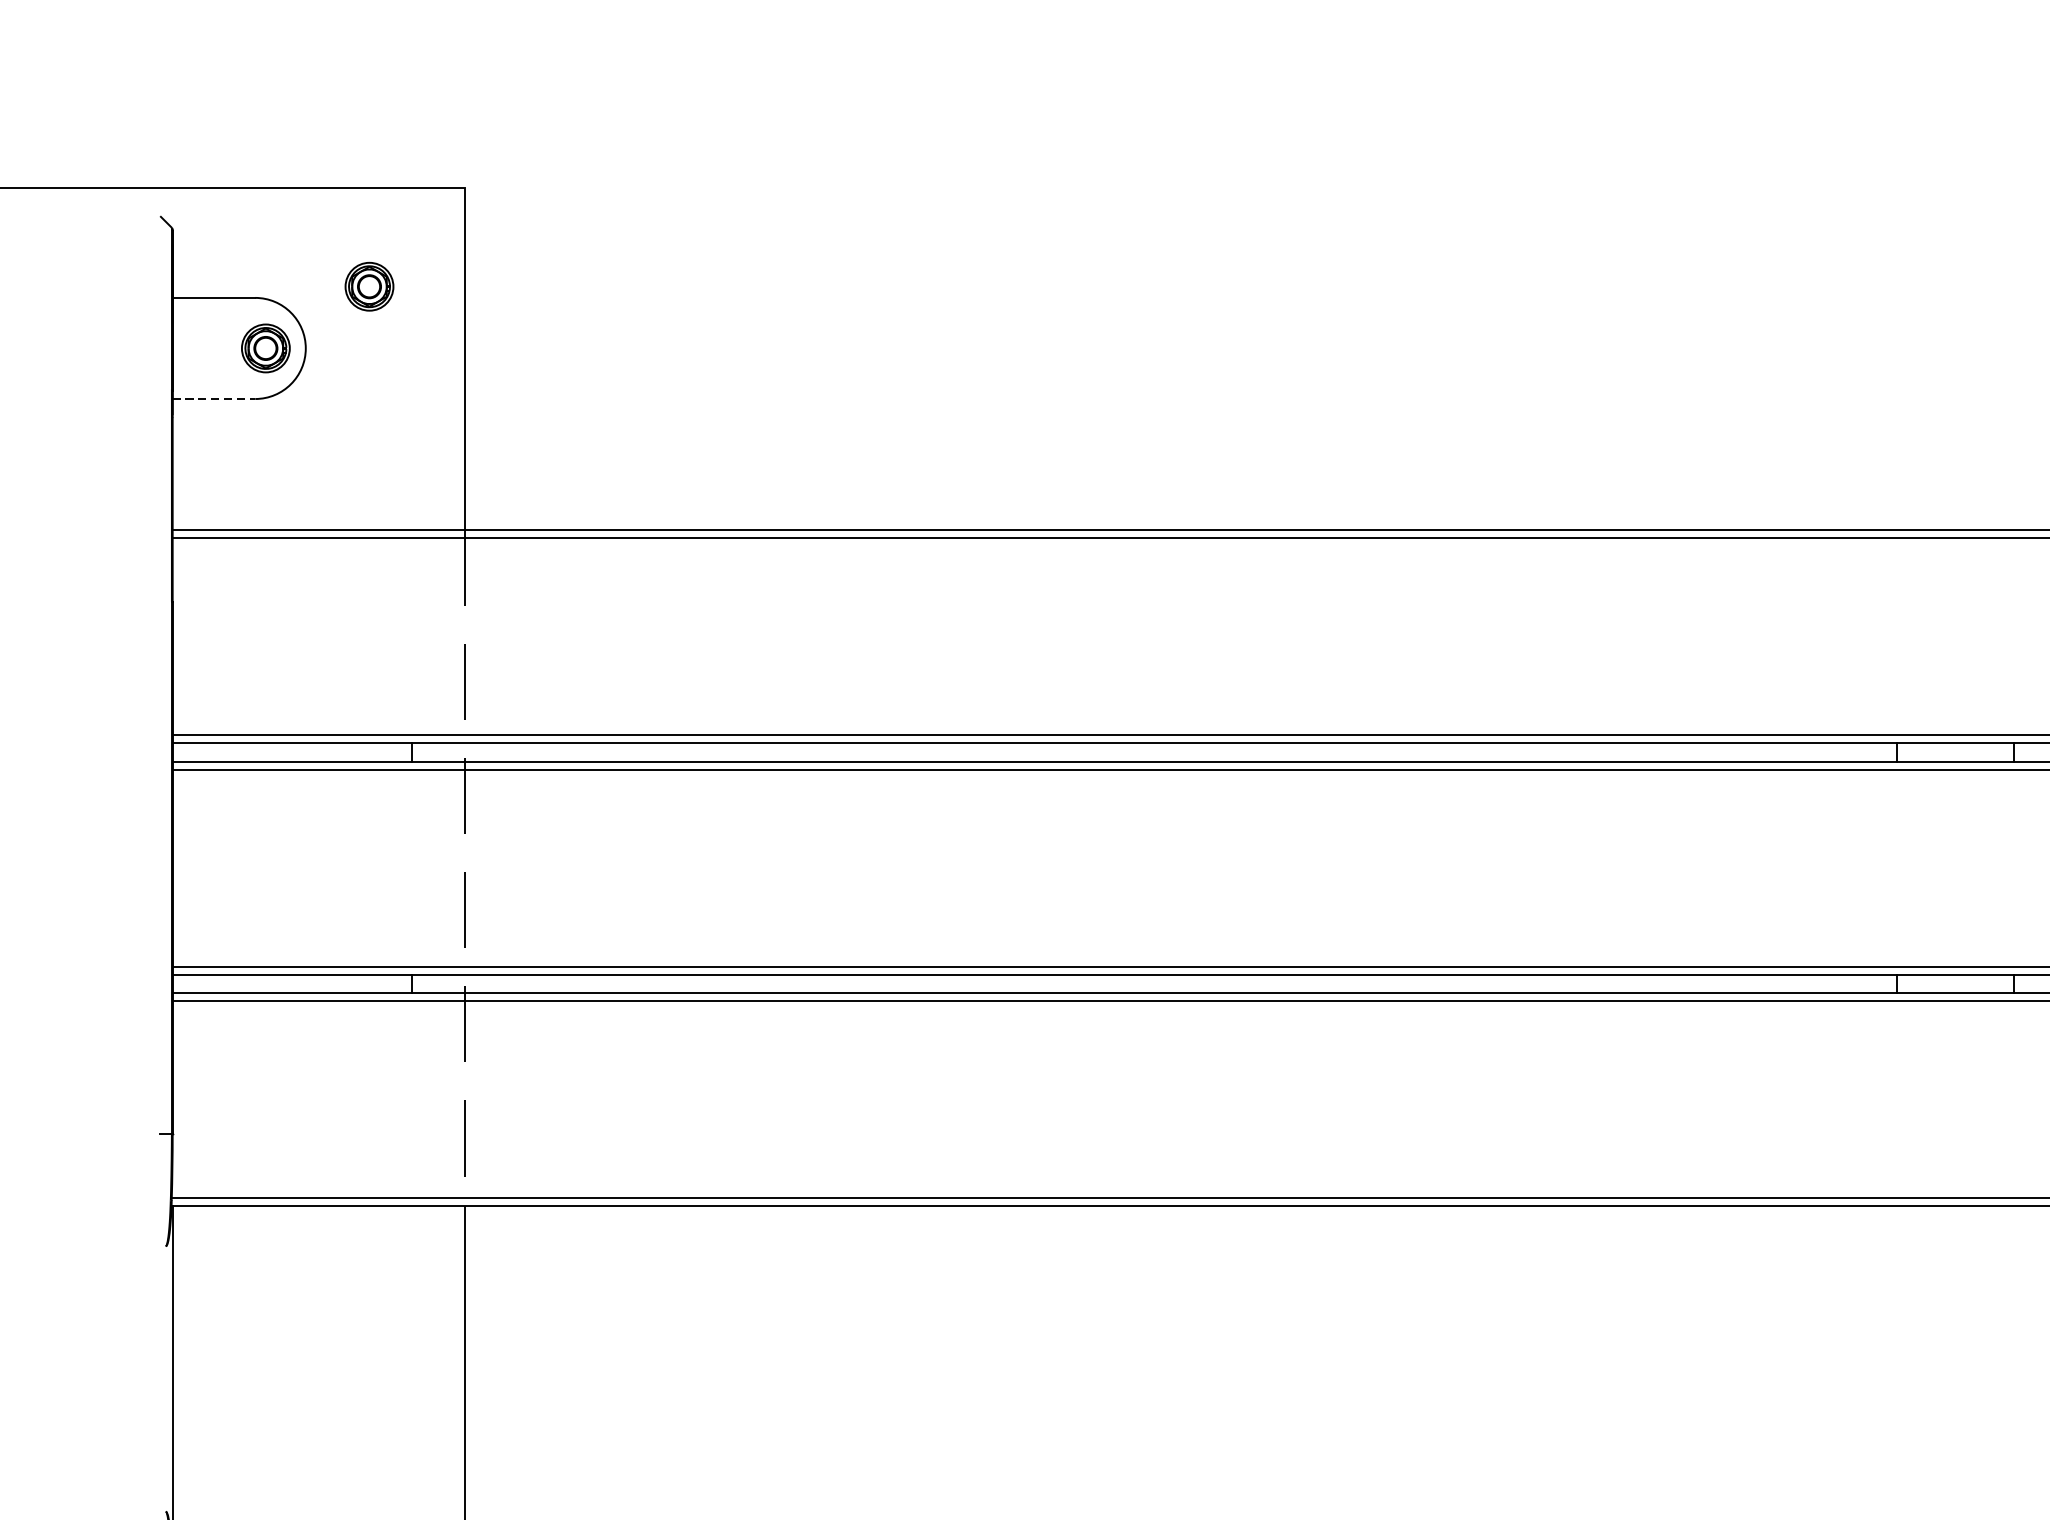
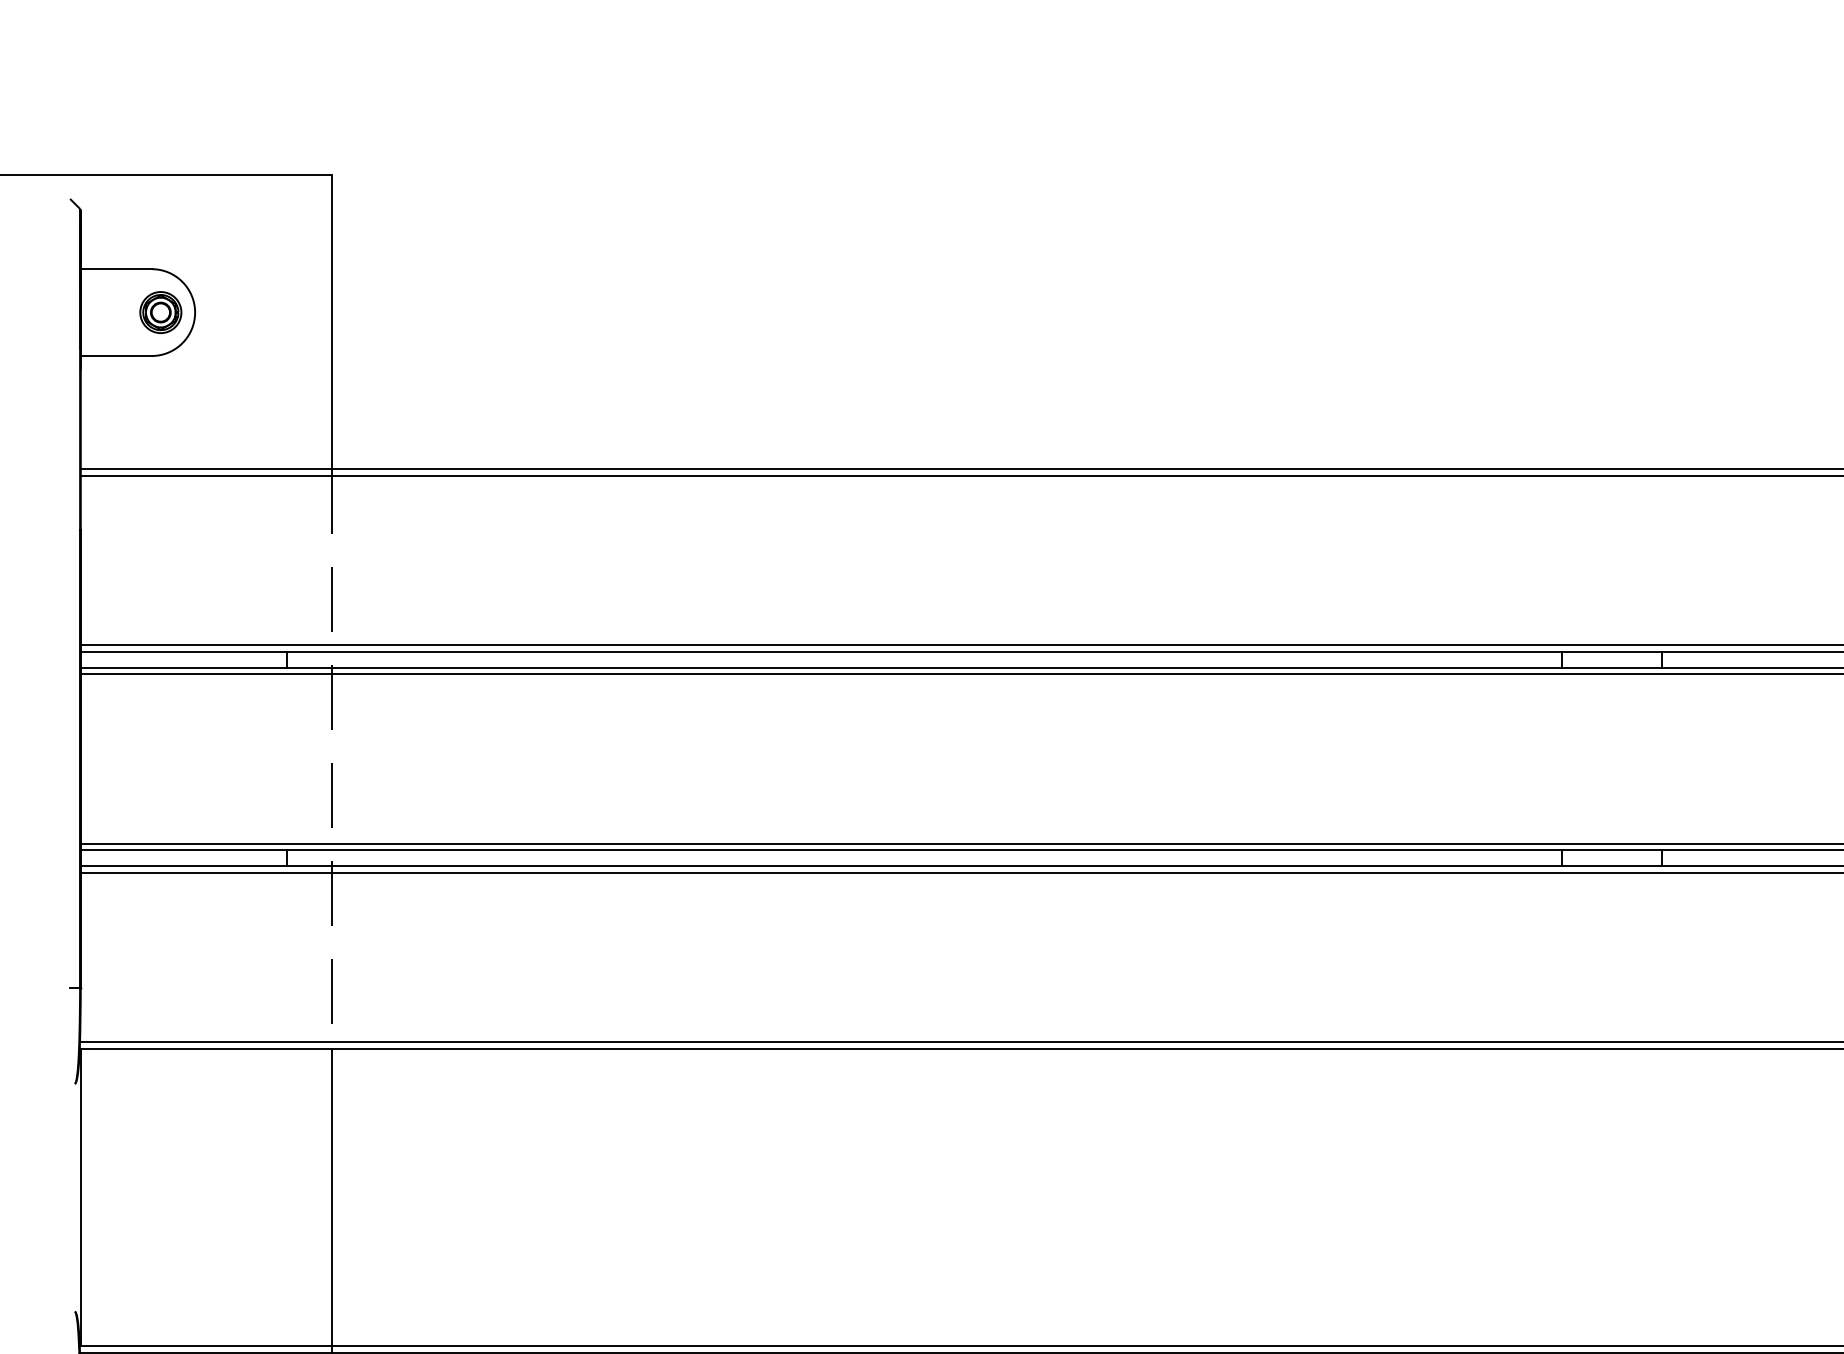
part: (369, 286) -> (249, 259), removed
line: (214, 399) -> (116, 356), dashed -> solid

